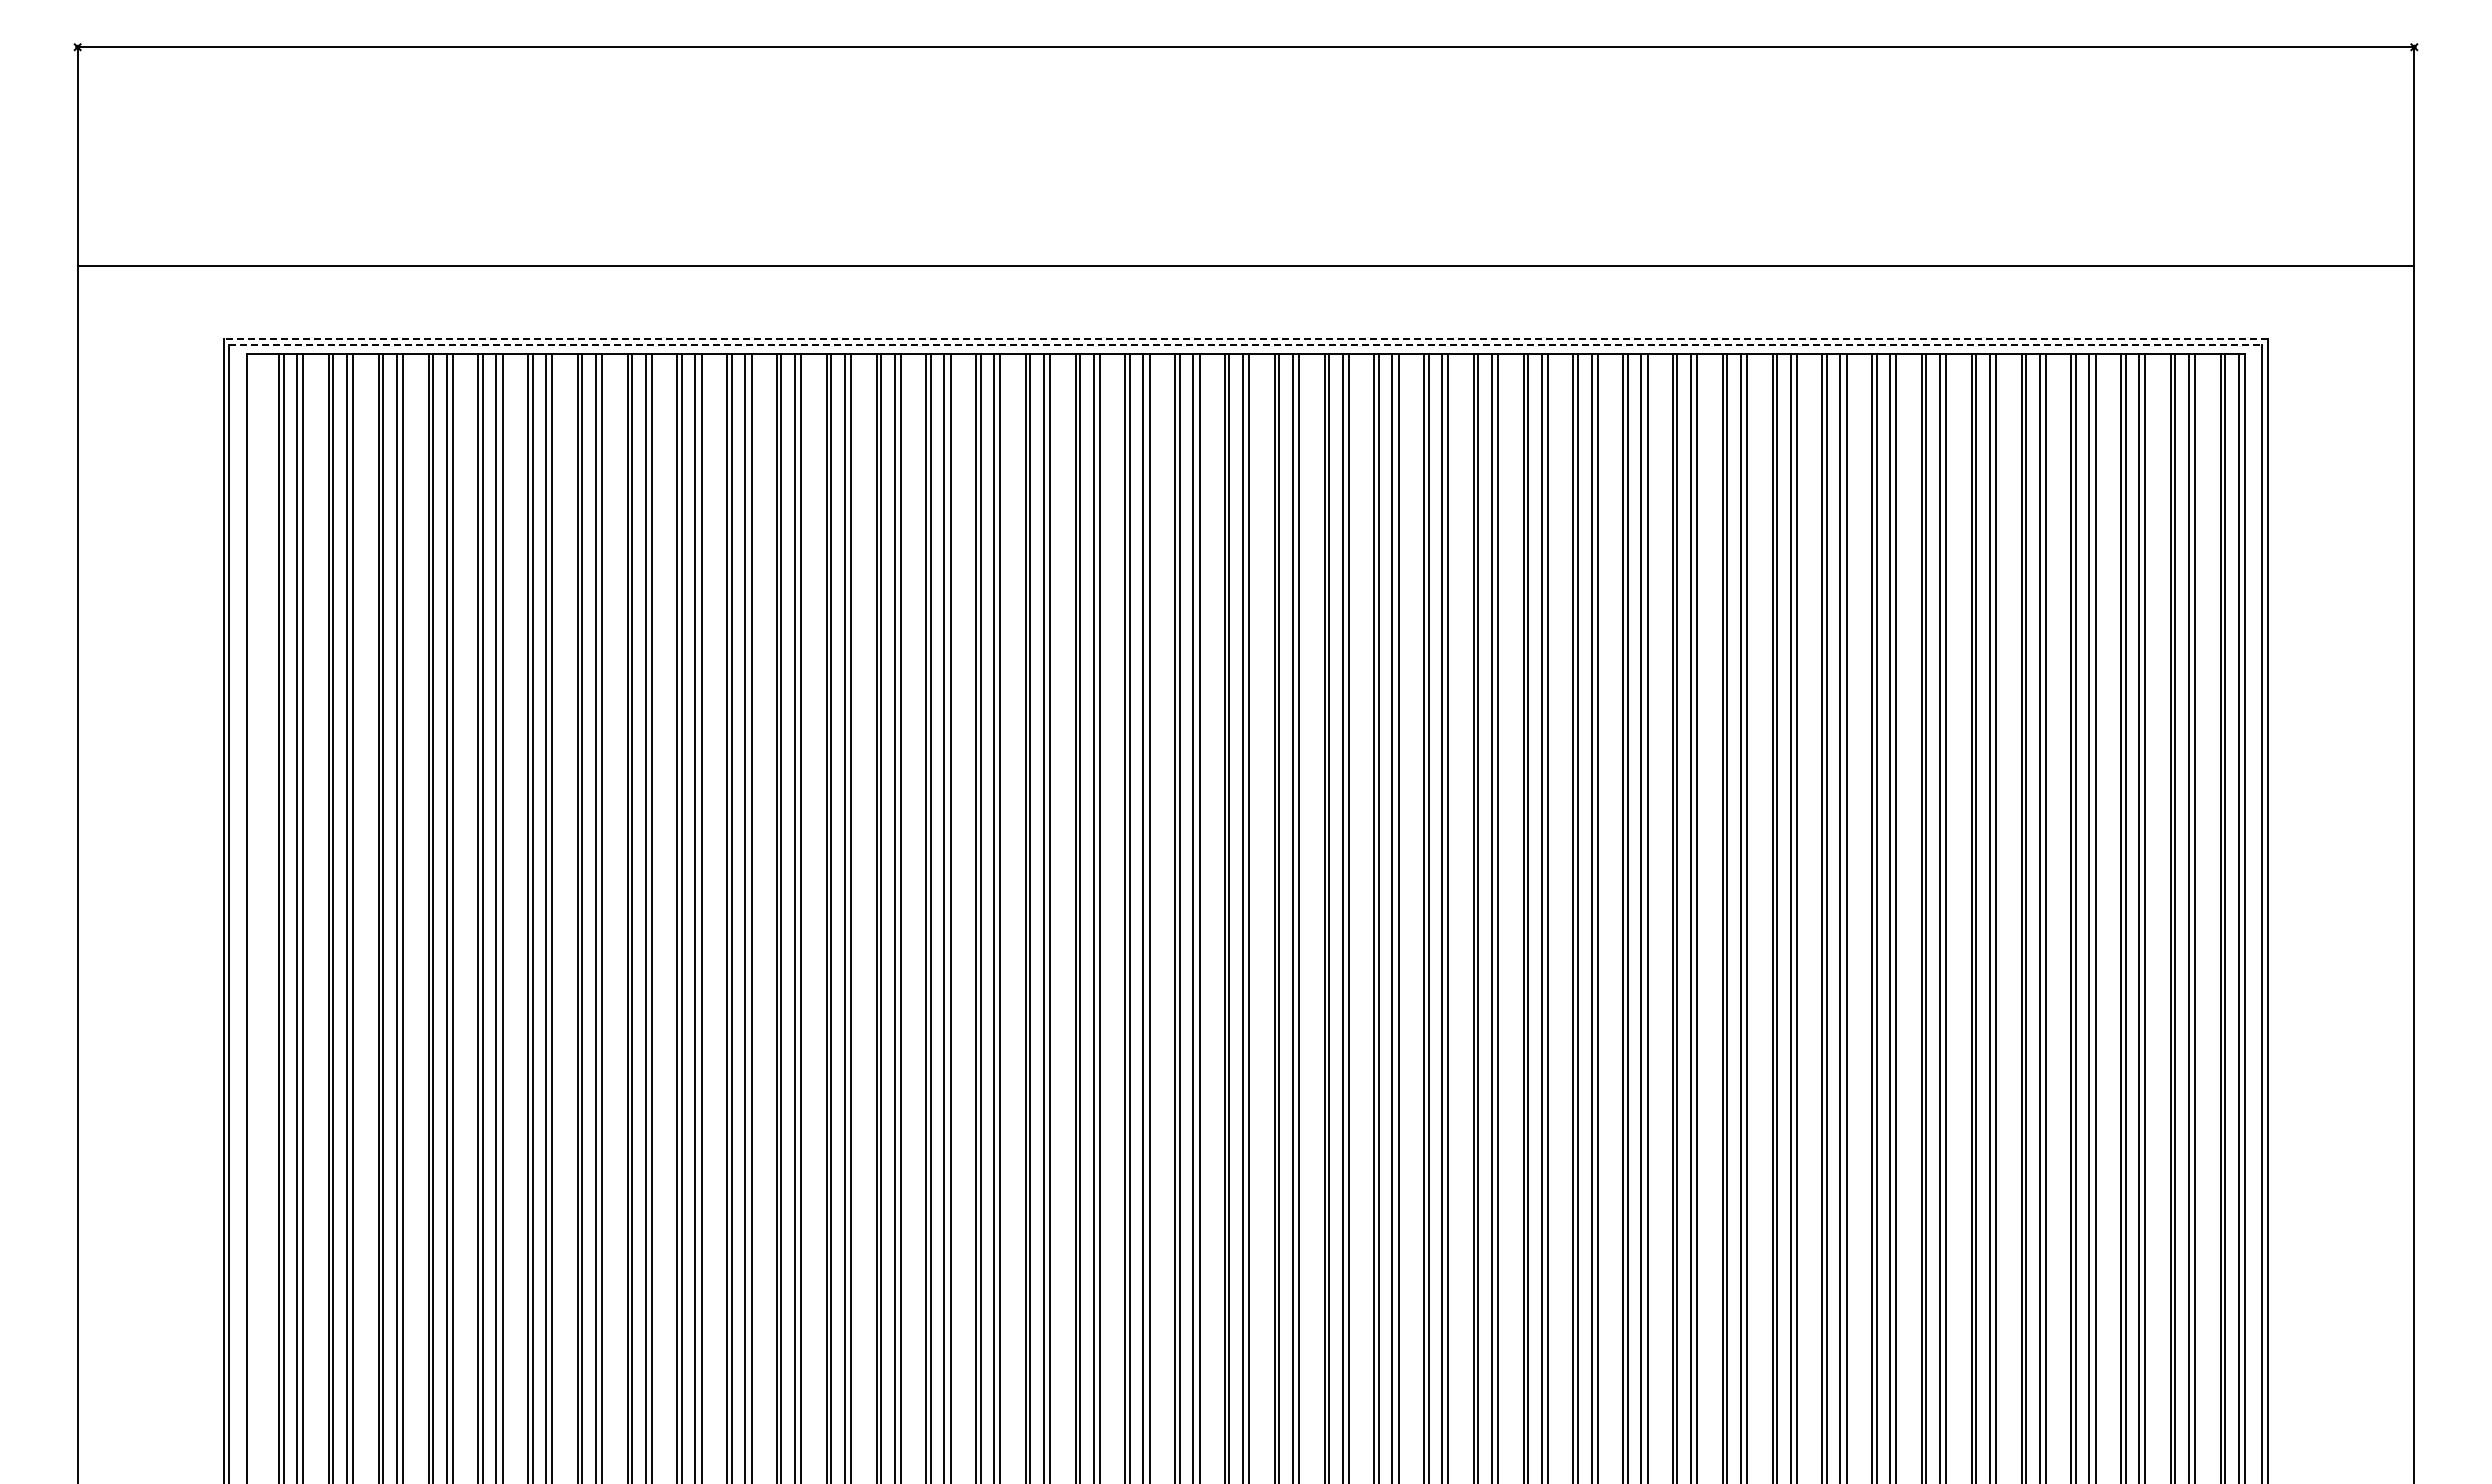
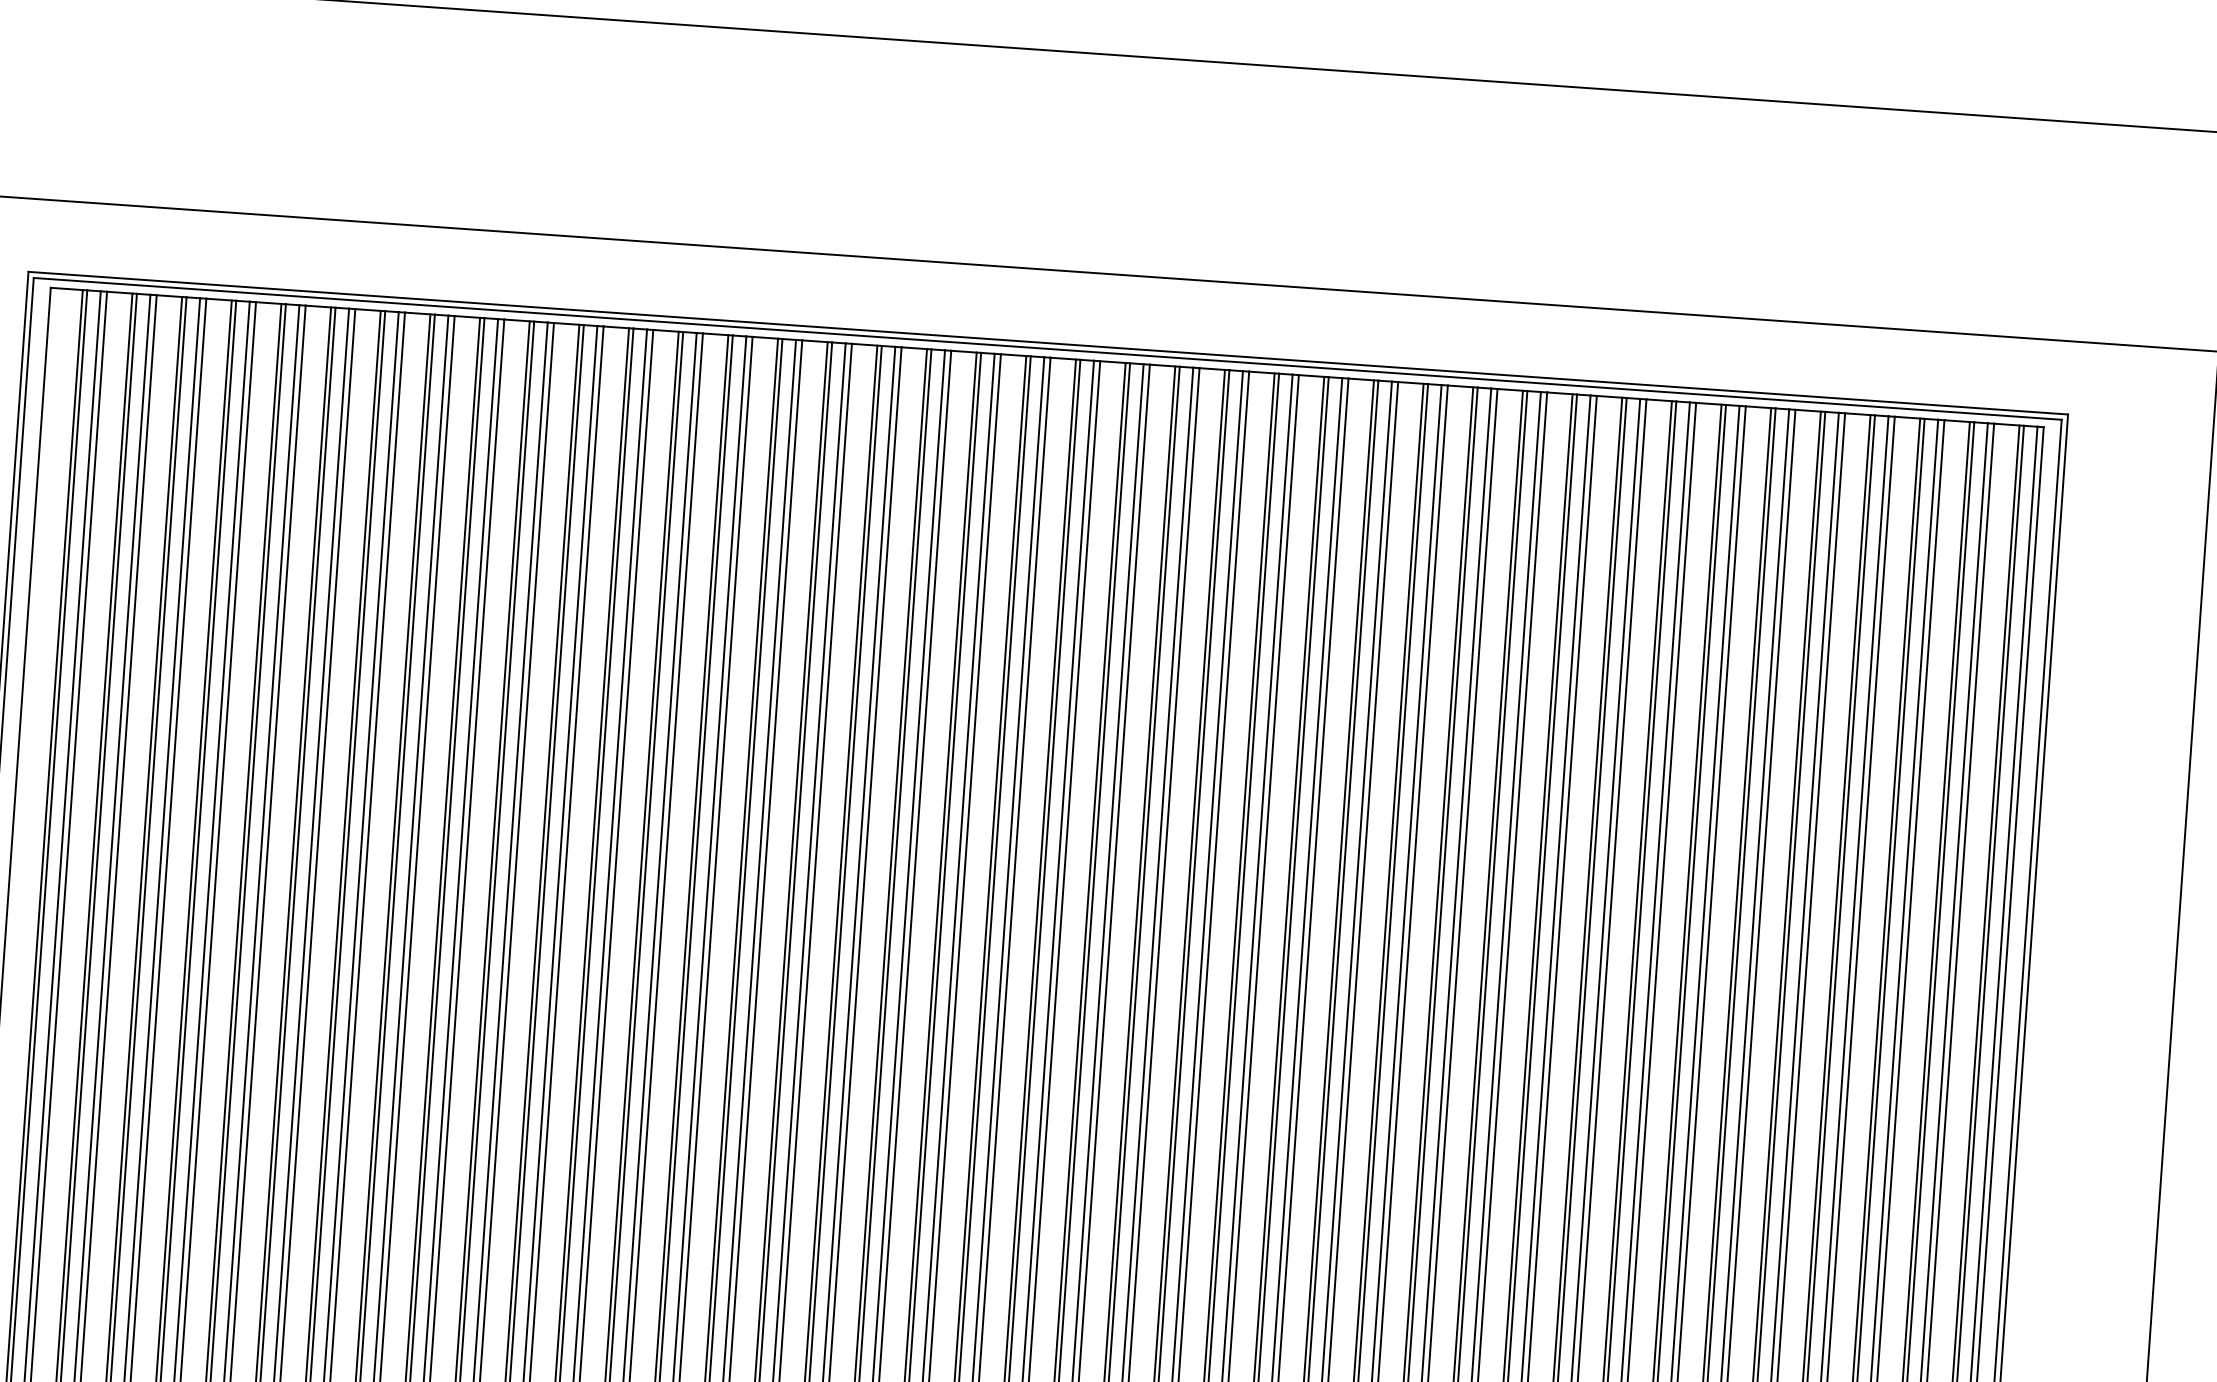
line: (1245, 339) -> (1047, 343), dashed -> solid
line: (1246, 345) -> (1048, 349), dashed -> solid

